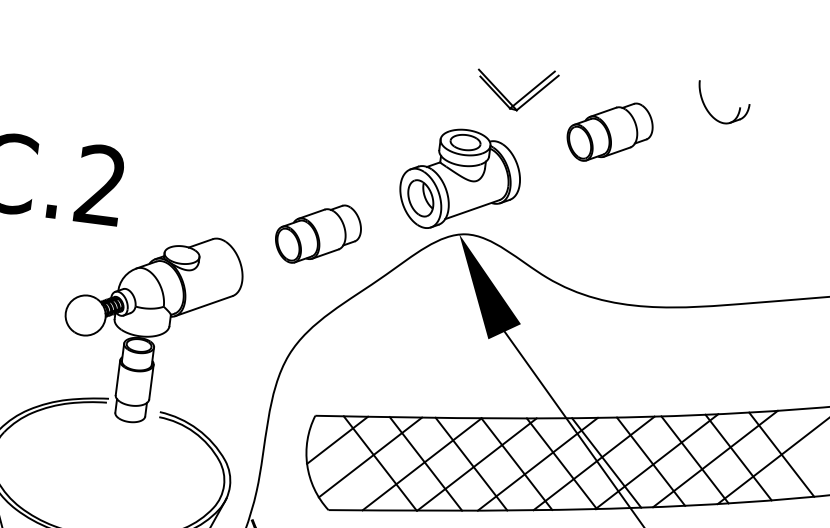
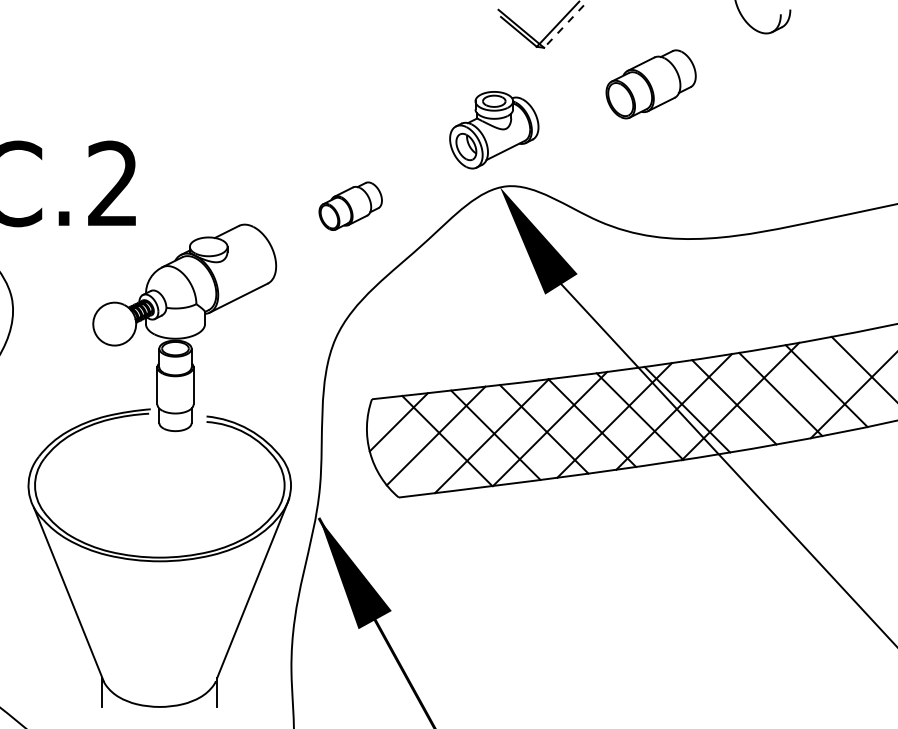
line: (537, 92) -> (563, 26), solid -> dashed
part: (609, 132) -> (650, 84), moved
part: (461, 180) -> (494, 129), size x0.7
part: (318, 234) -> (350, 206), size x0.7
line: (714, 458) -> (801, 390), removed

